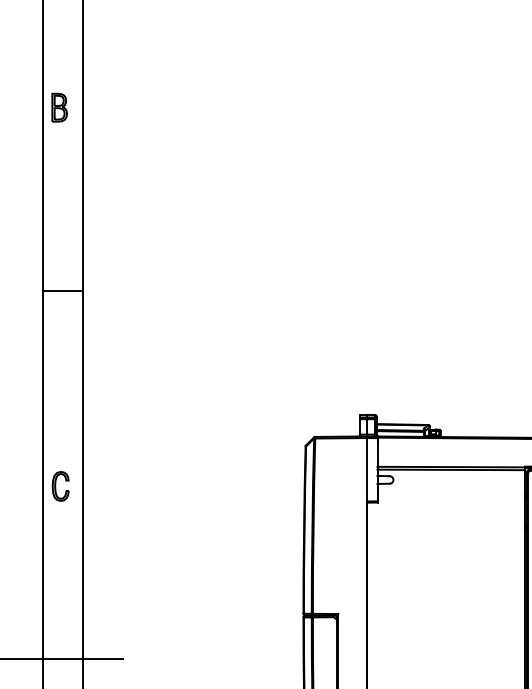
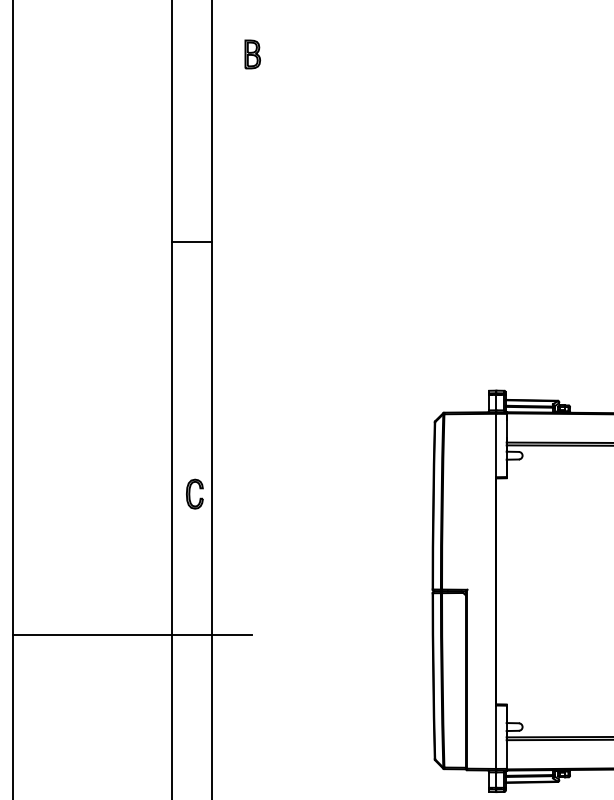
part: (59, 107) -> (252, 54), moved
line: (63, 290) -> (192, 242), moved
part: (60, 485) -> (194, 493), moved

